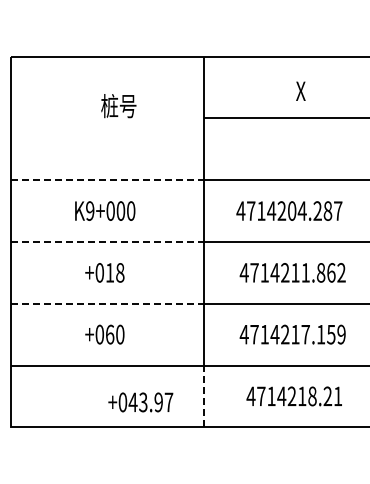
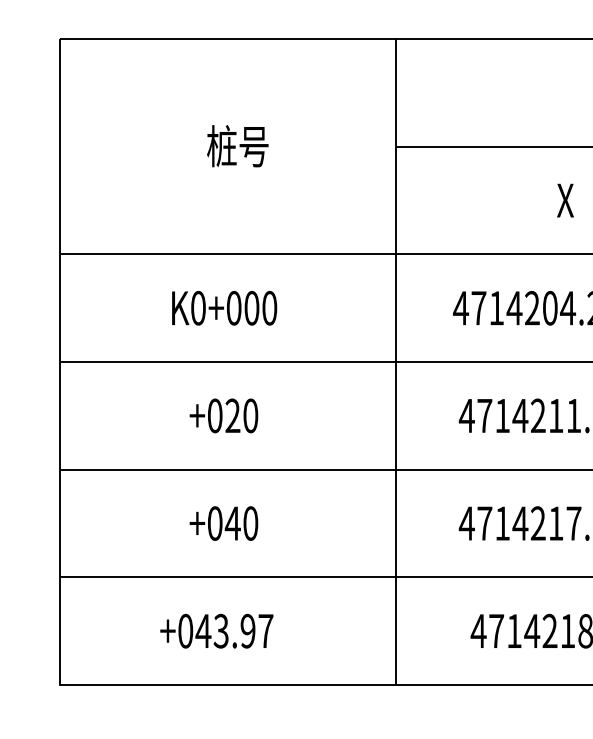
text: (300, 90) -> (564, 199), moved
text: (118, 106) -> (237, 146), moved
line: (107, 180) -> (228, 254), dashed -> solid
text: (90, 210) -> (198, 307), K9+000 -> K0+000
line: (107, 241) -> (228, 361), dashed -> solid
text: (114, 272) -> (240, 415), +018 -> +020
line: (107, 303) -> (228, 469), dashed -> solid
text: (109, 334) -> (232, 523), +060 -> +040
line: (203, 396) -> (395, 631), dashed -> solid
text: (140, 402) -> (216, 631), moved

